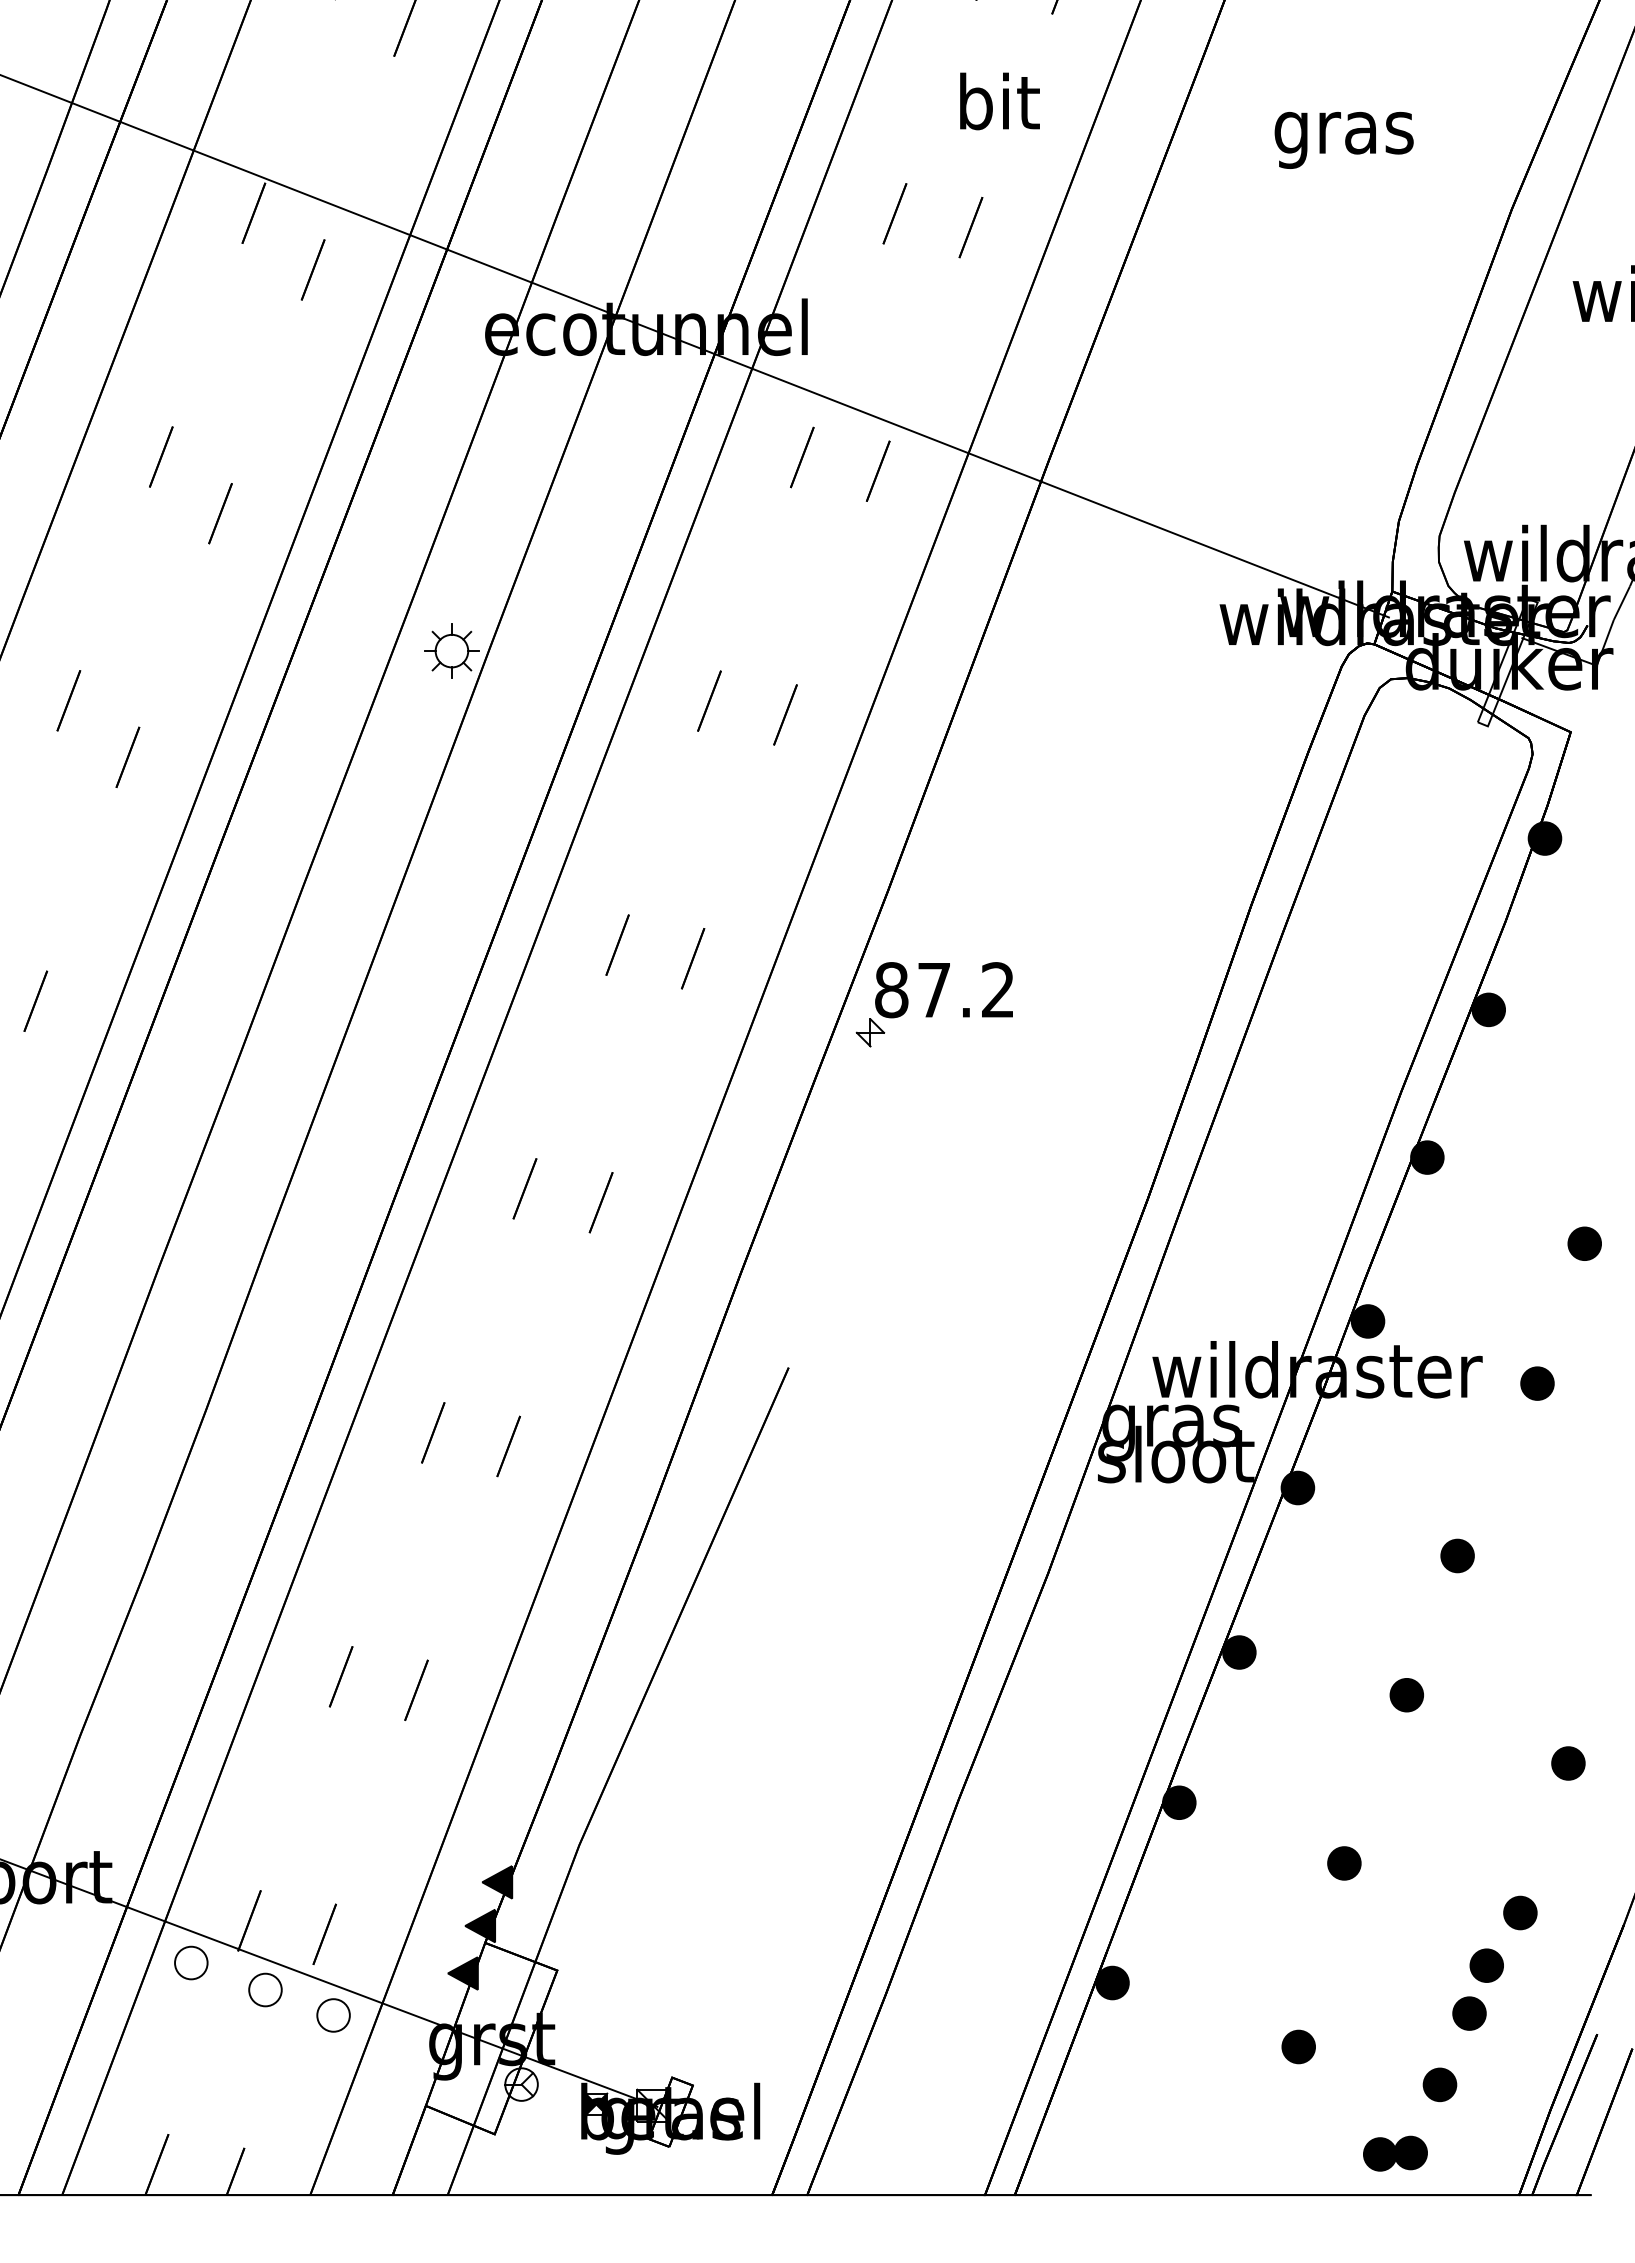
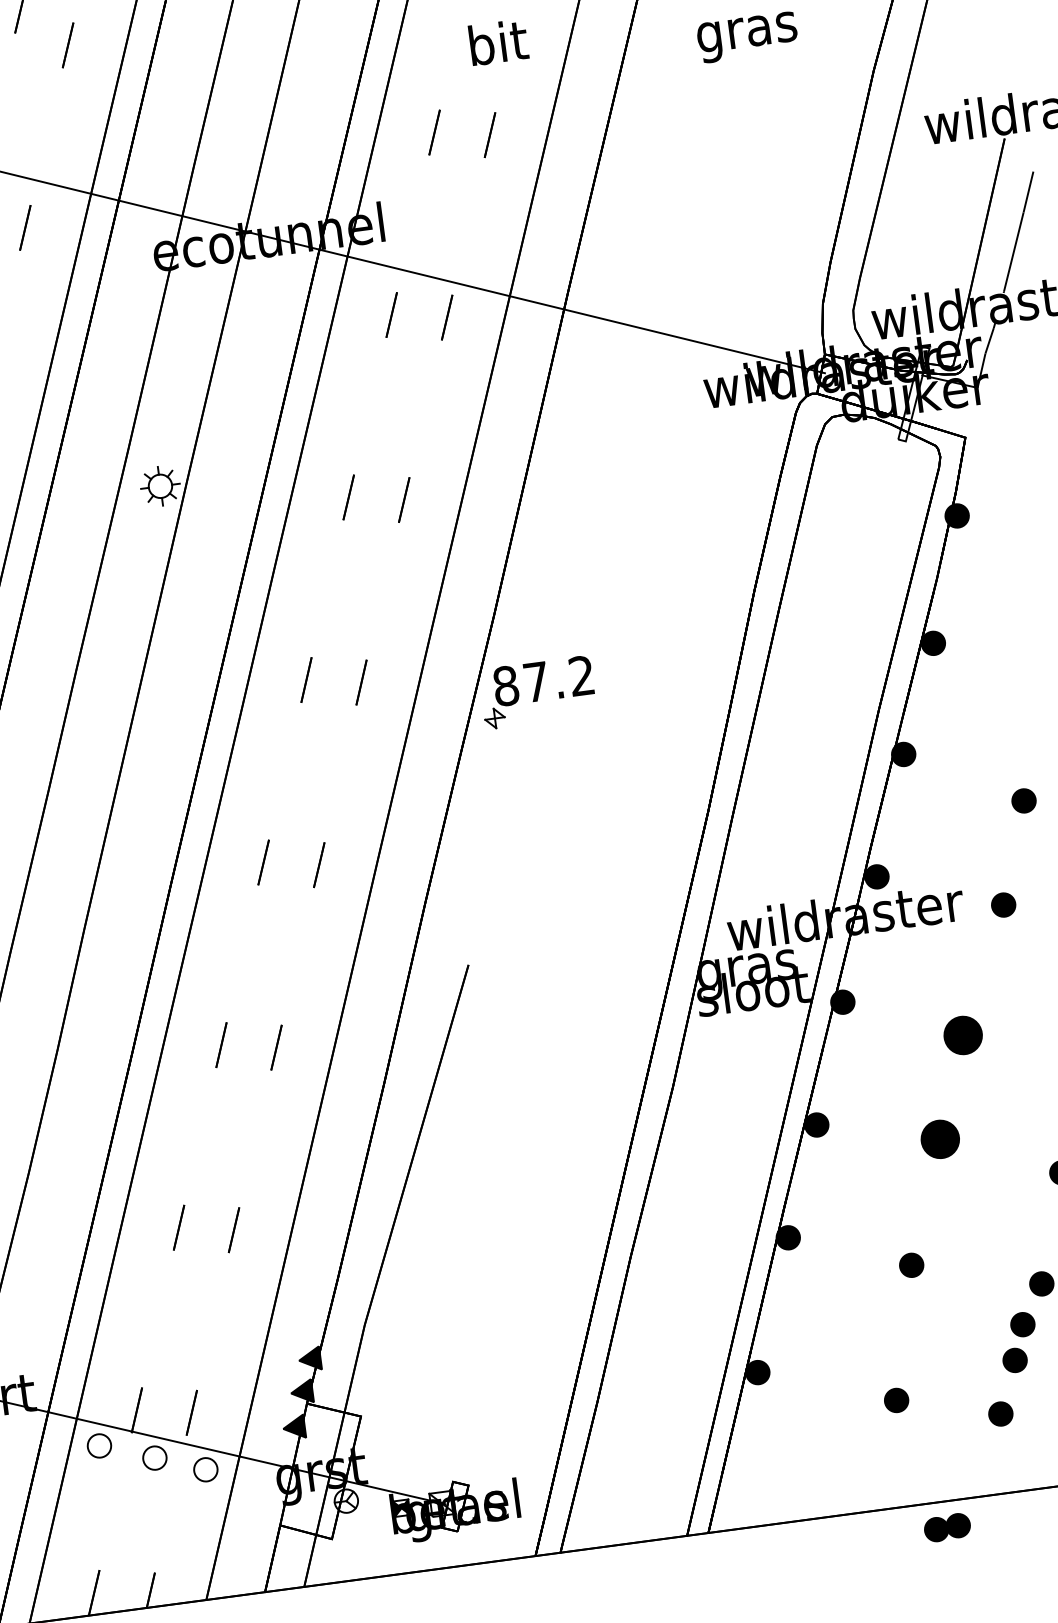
part: (1457, 1555) -> (963, 1035), size x1.6
part: (1406, 1695) -> (939, 1139), size x1.6
part: (1395, 2153) -> (947, 1527), moved

